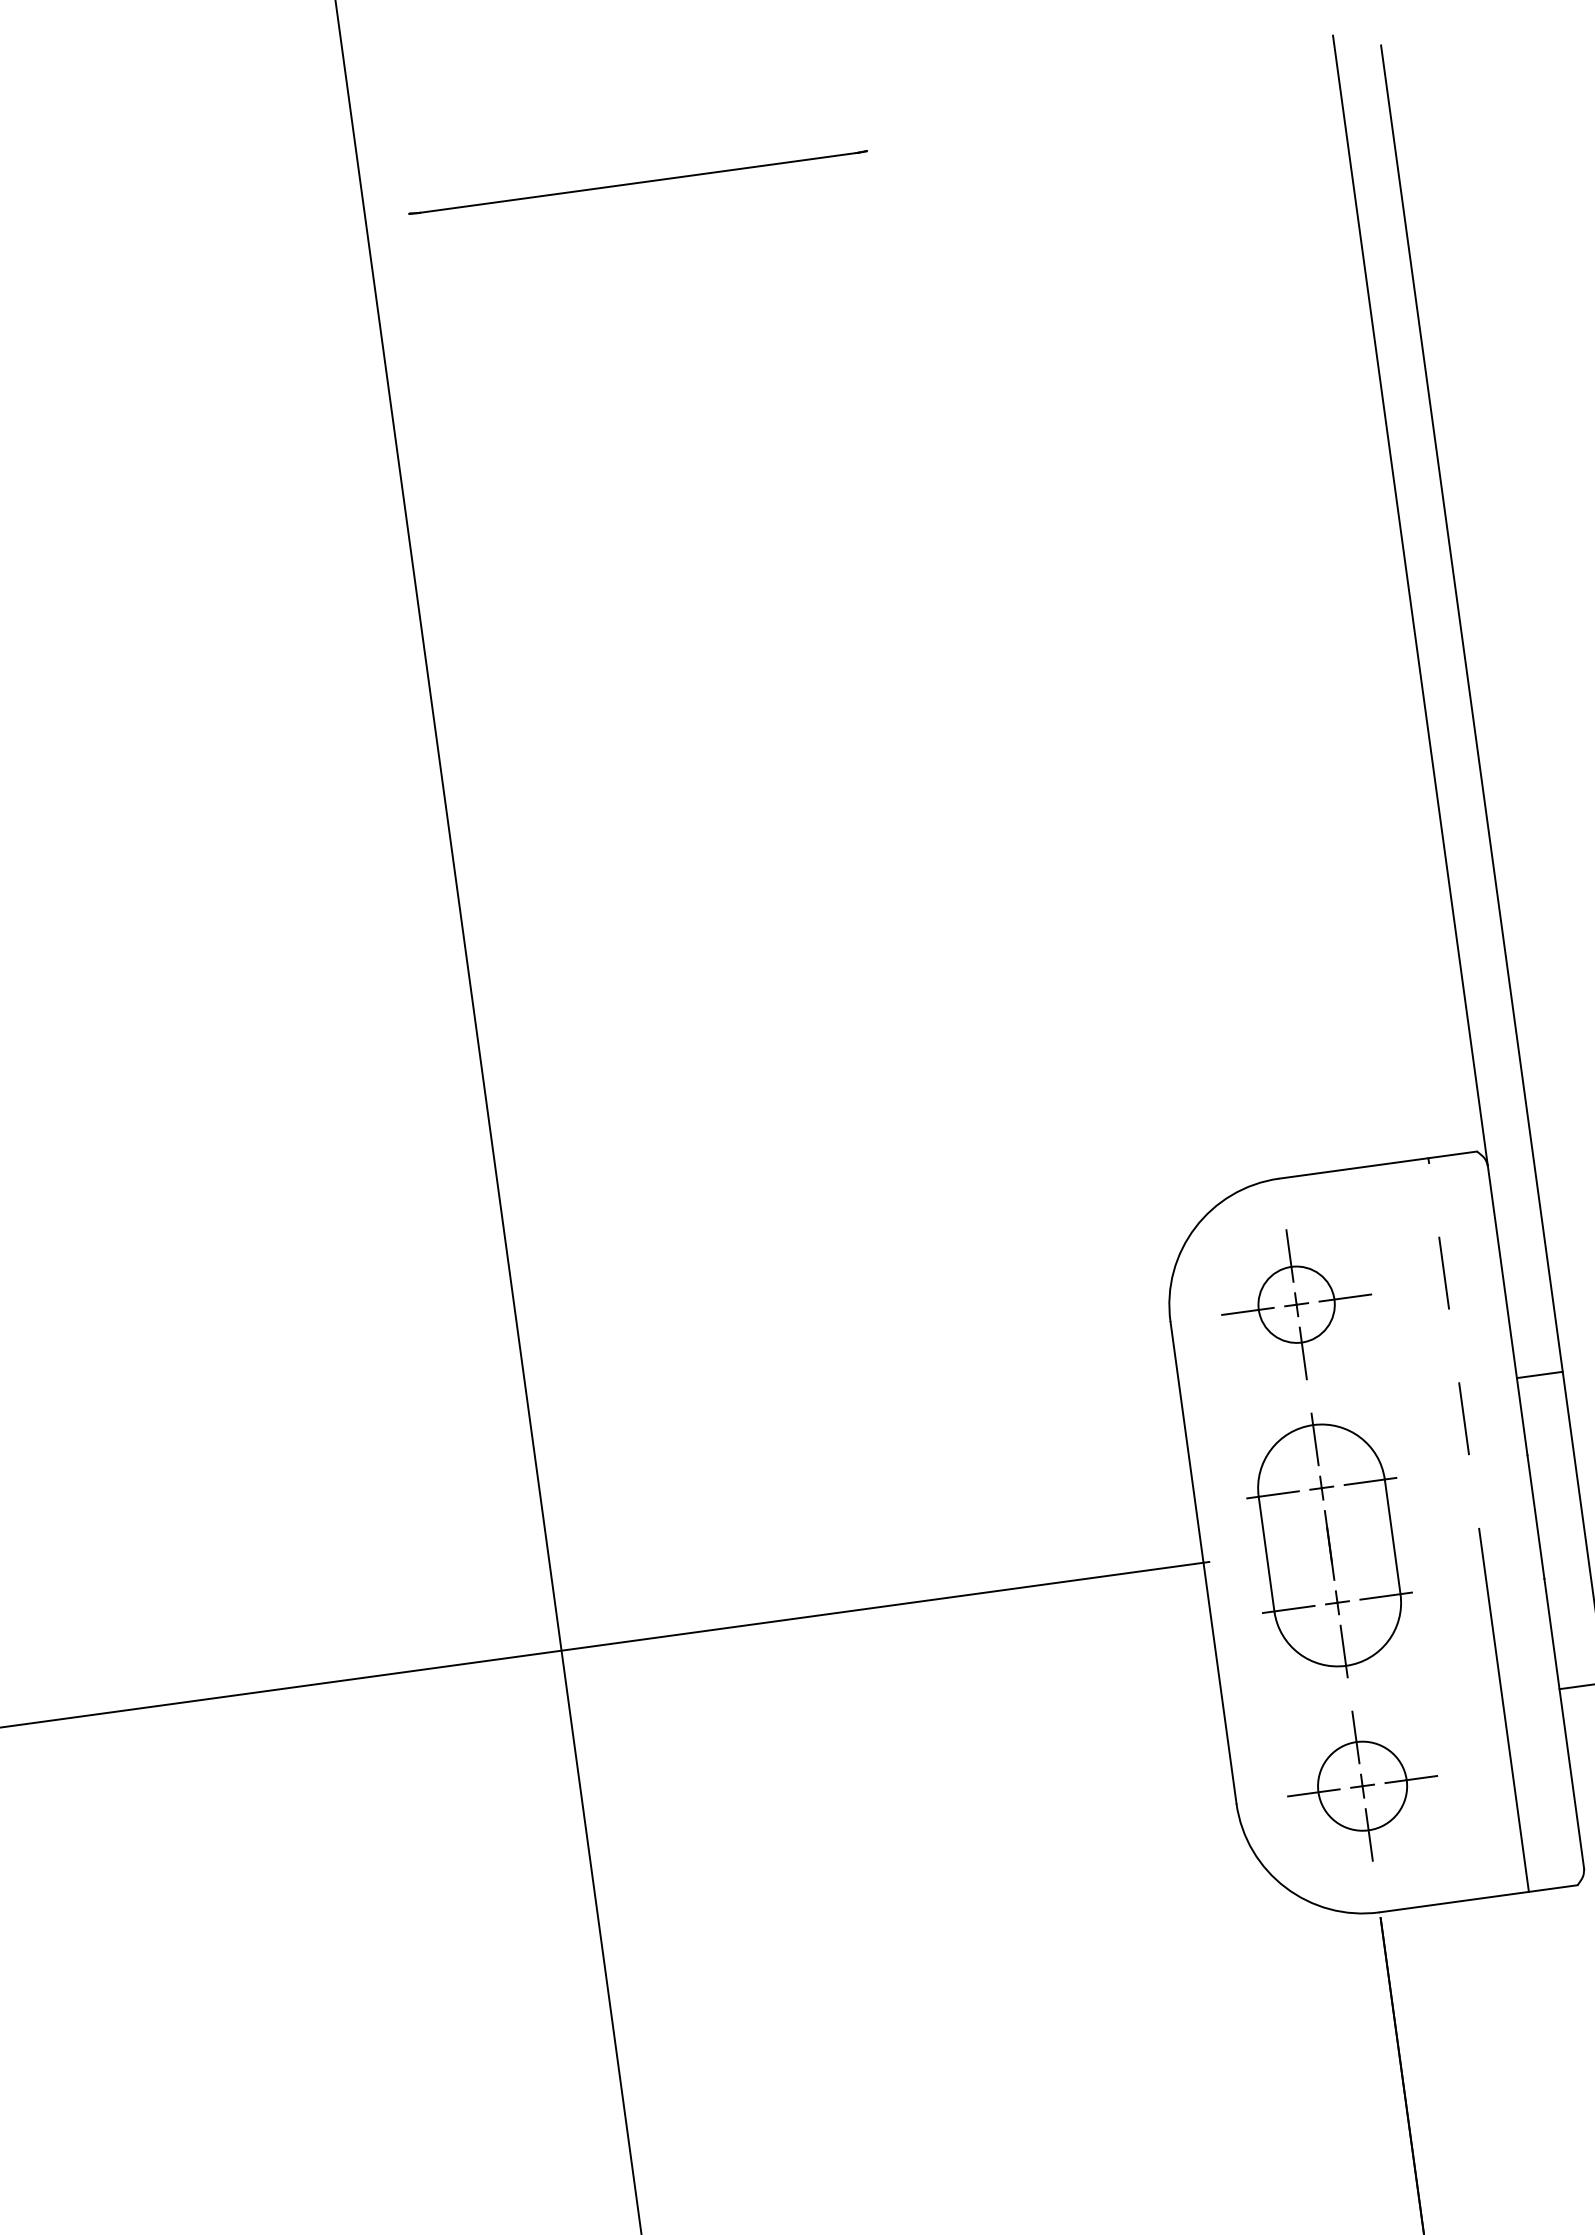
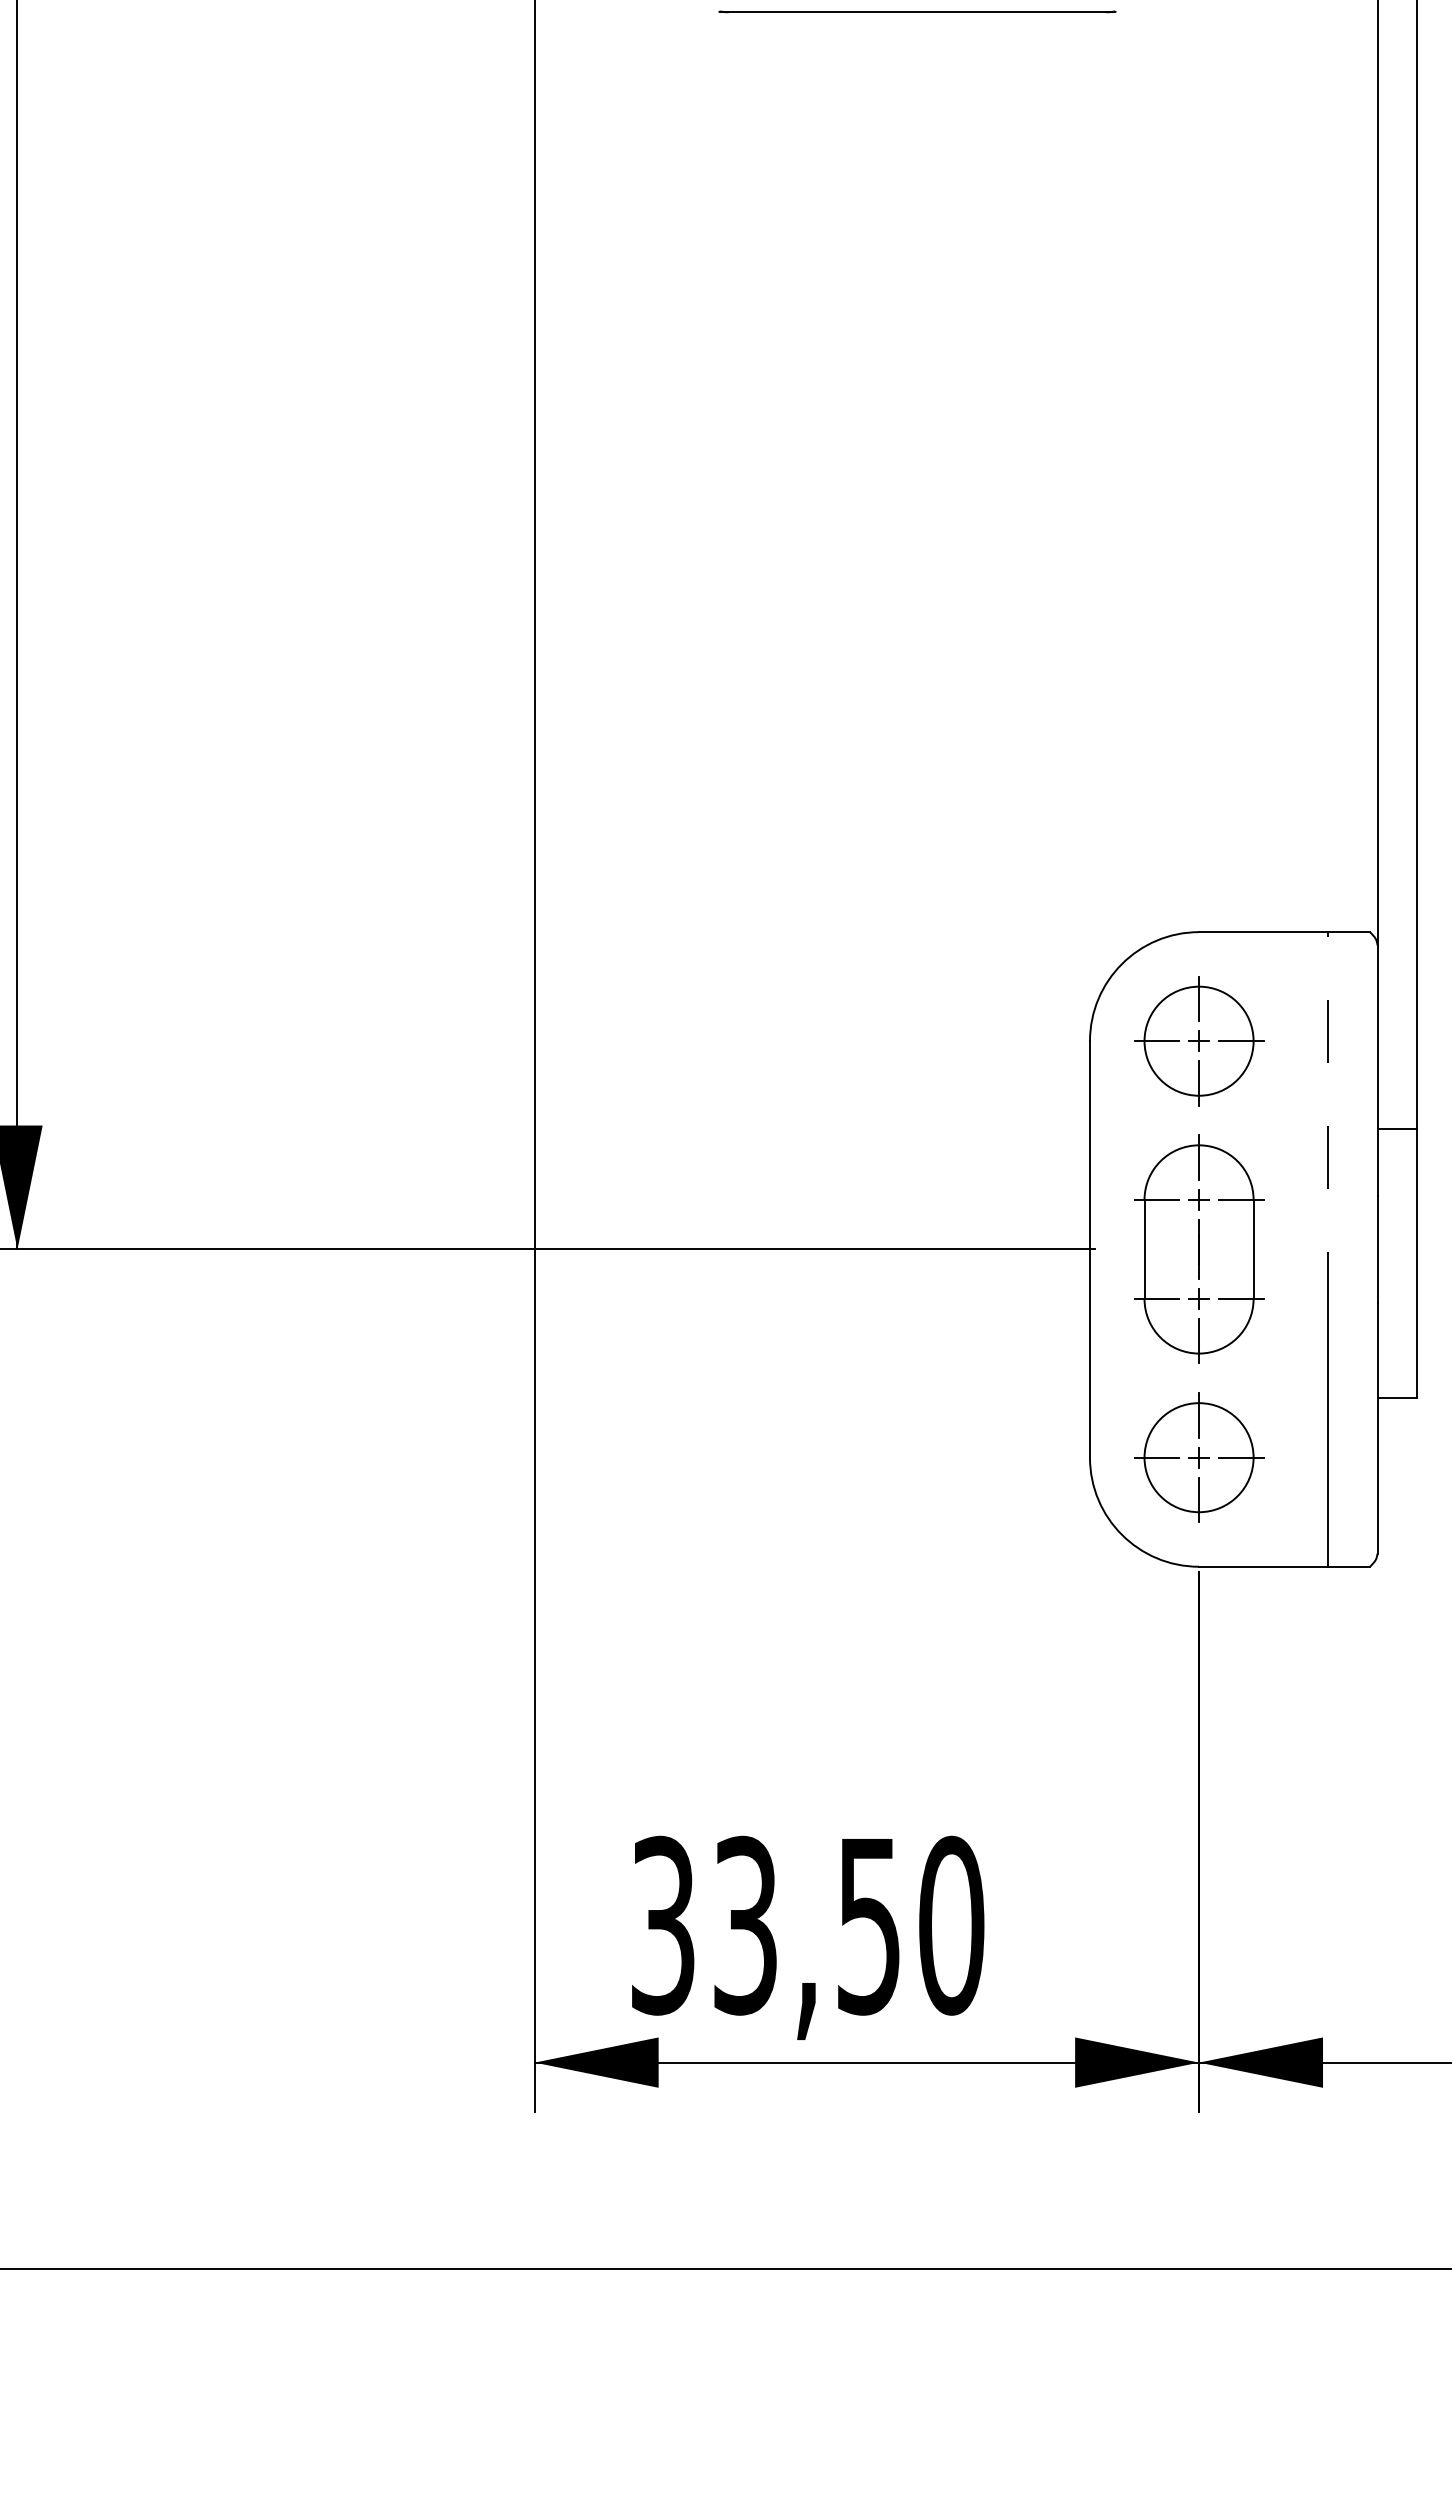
part: (638, 182) -> (917, 11), moved
circle: (1295, 1303) -> (1198, 1040), size x1.67
circle: (1361, 1786) -> (1198, 1457), size x1.43

